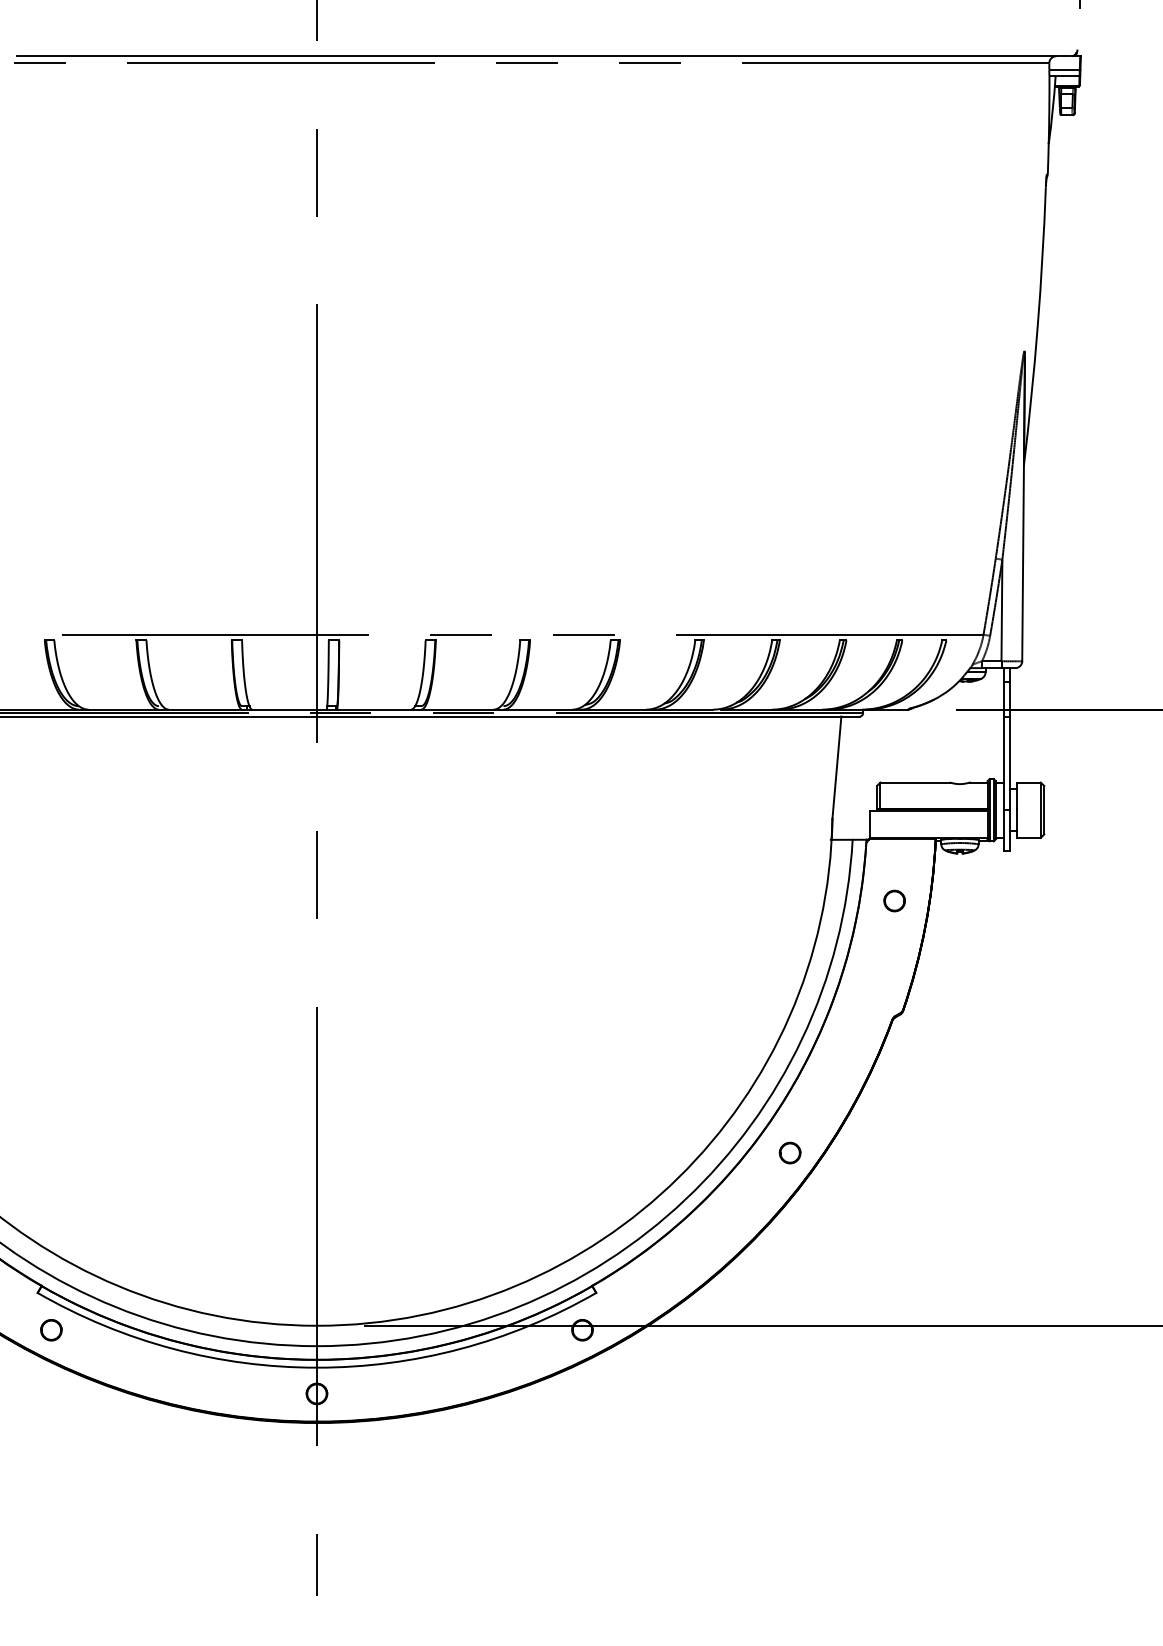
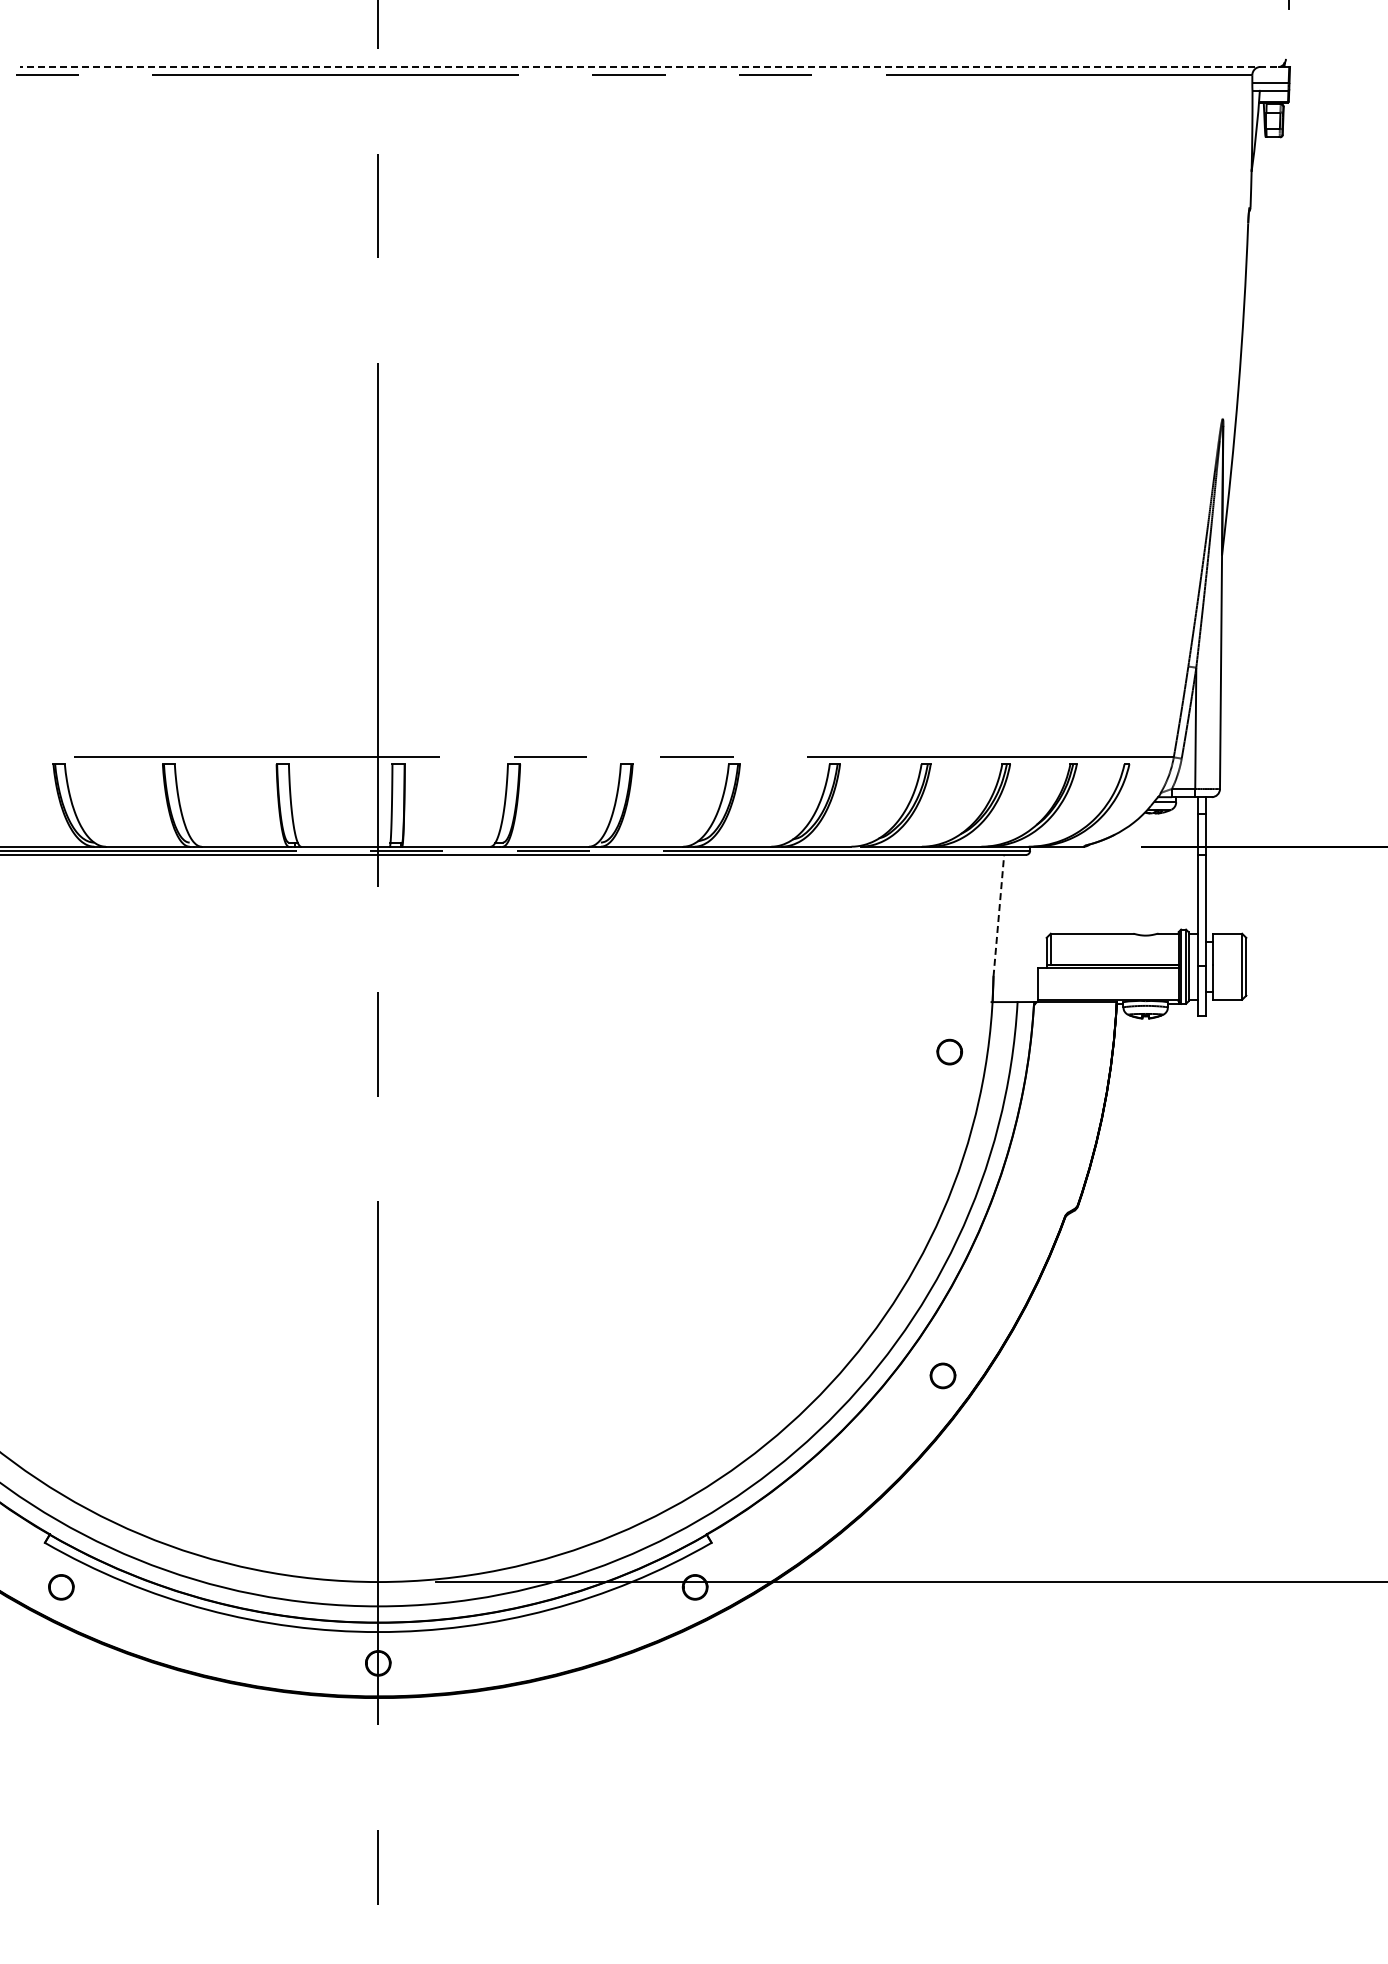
line: (543, 56) -> (648, 67), solid -> dashed
line: (836, 767) -> (998, 915), solid -> dashed
part: (894, 900) -> (949, 1051), moved

